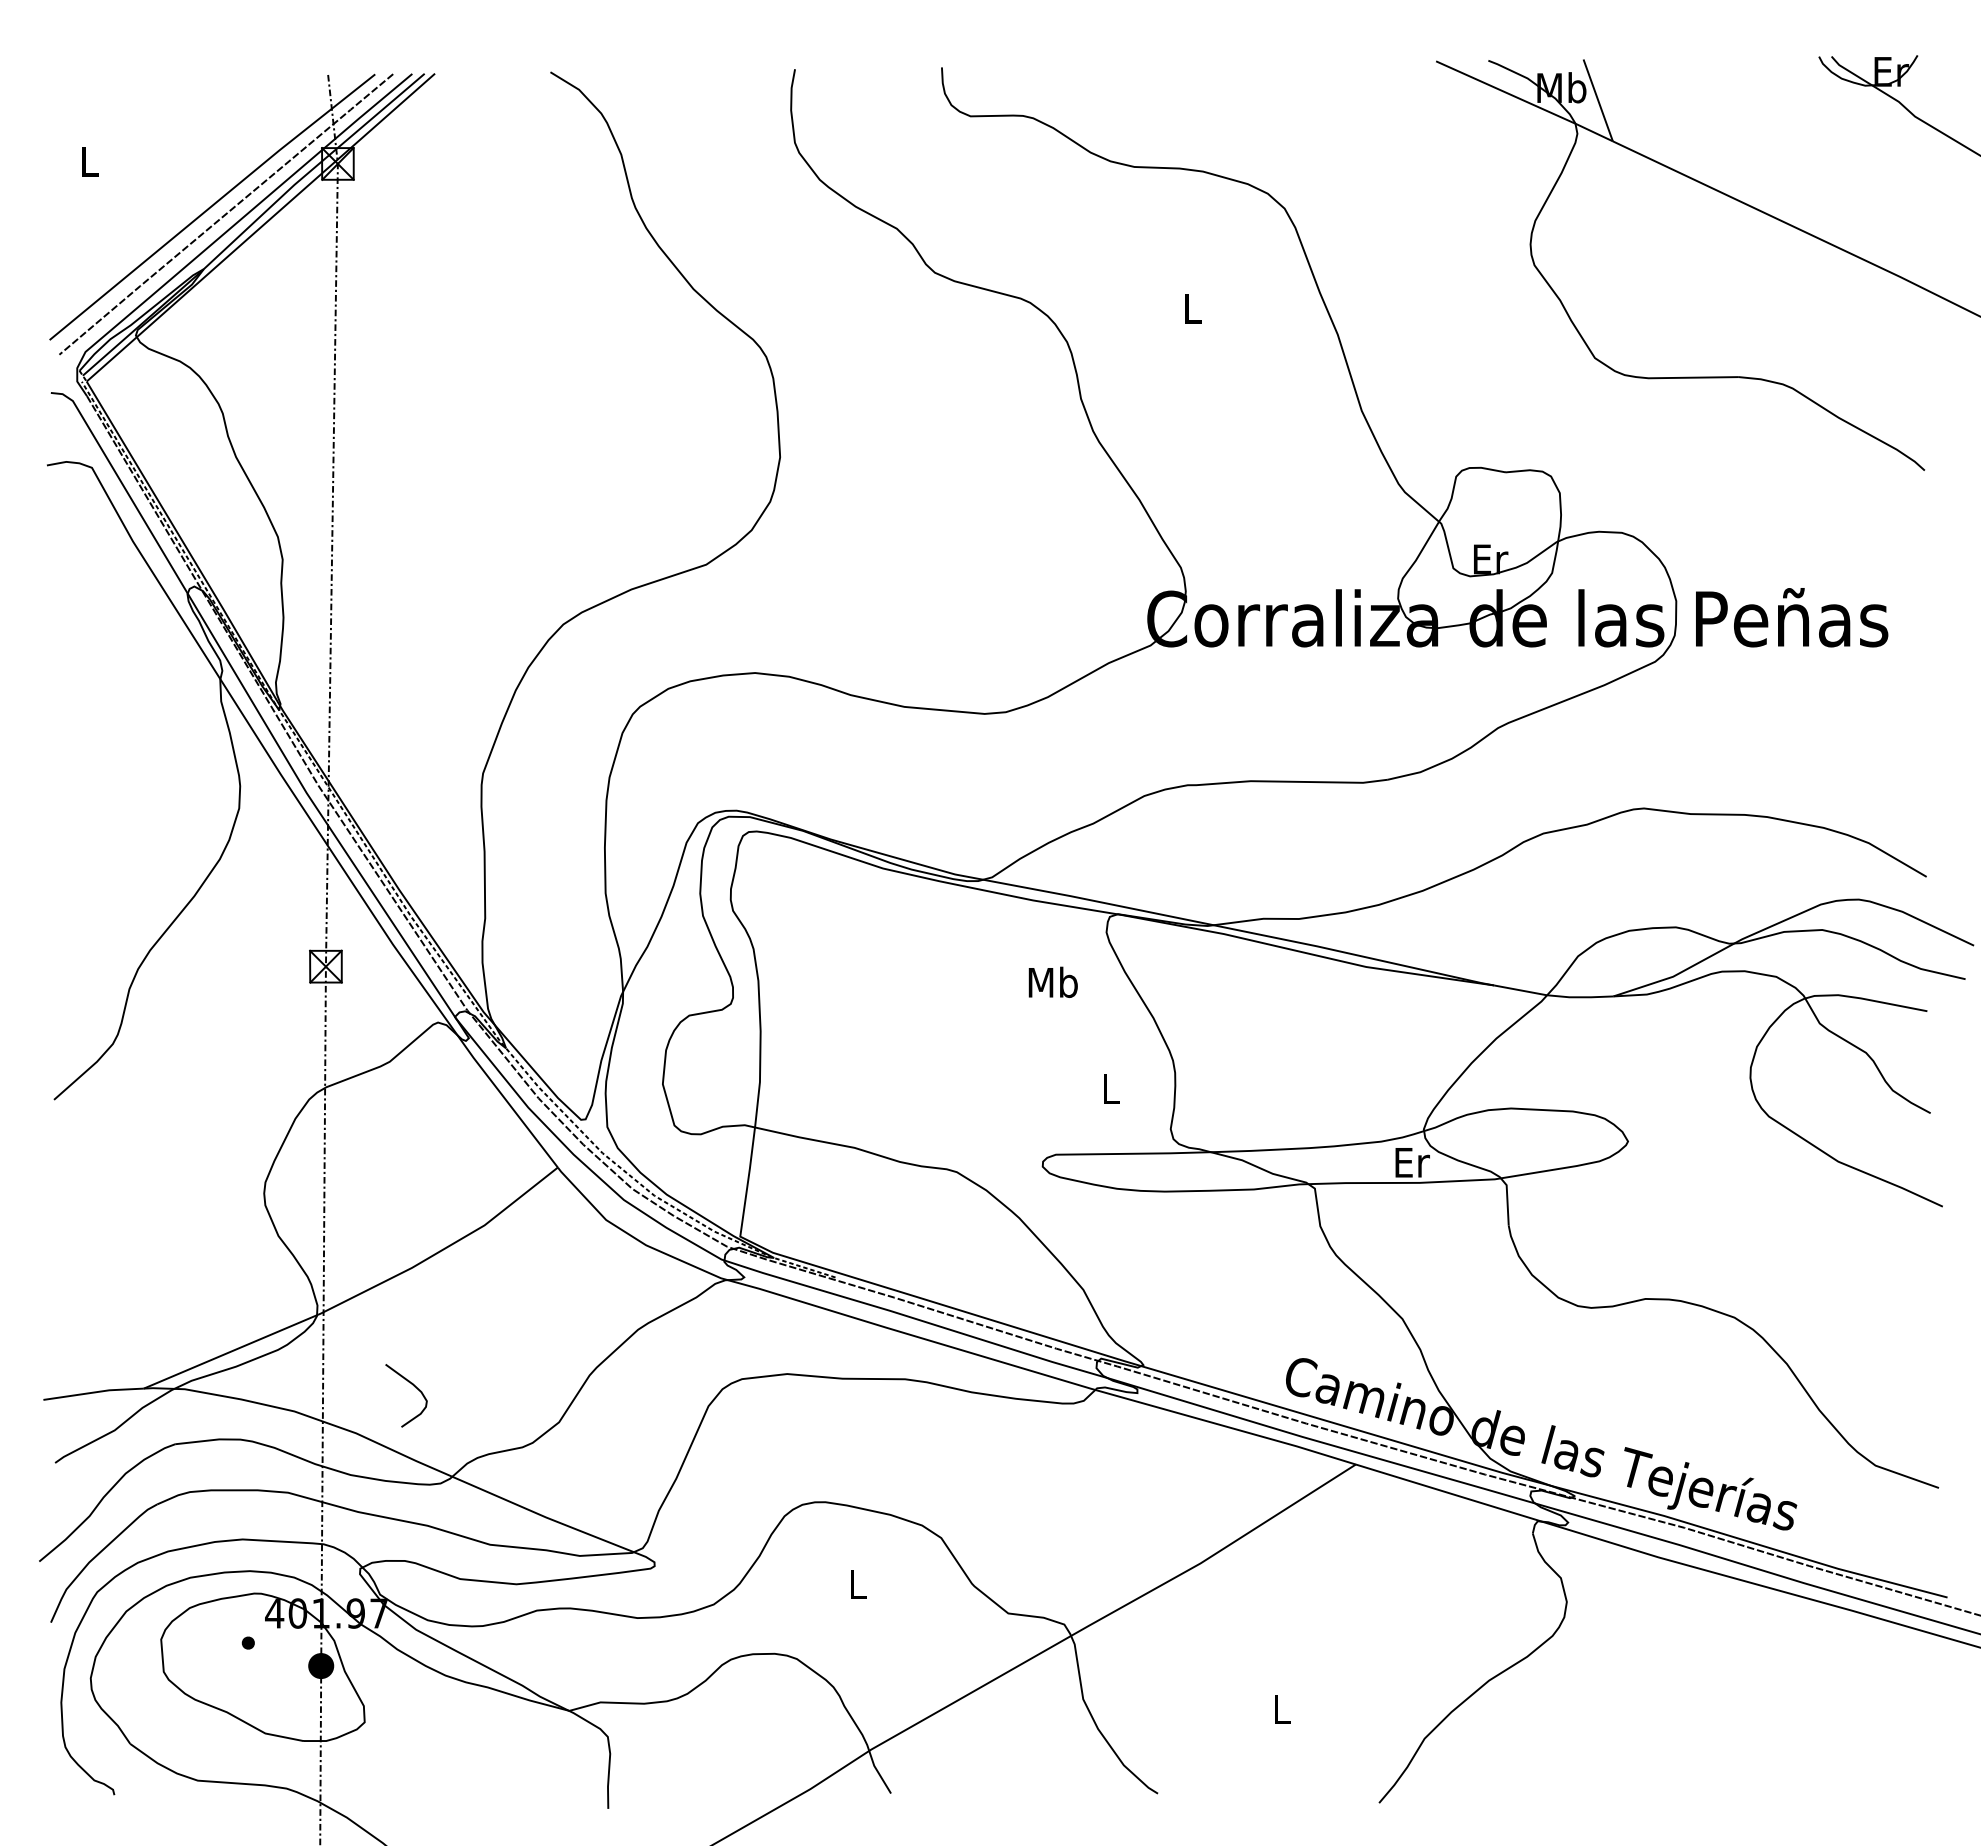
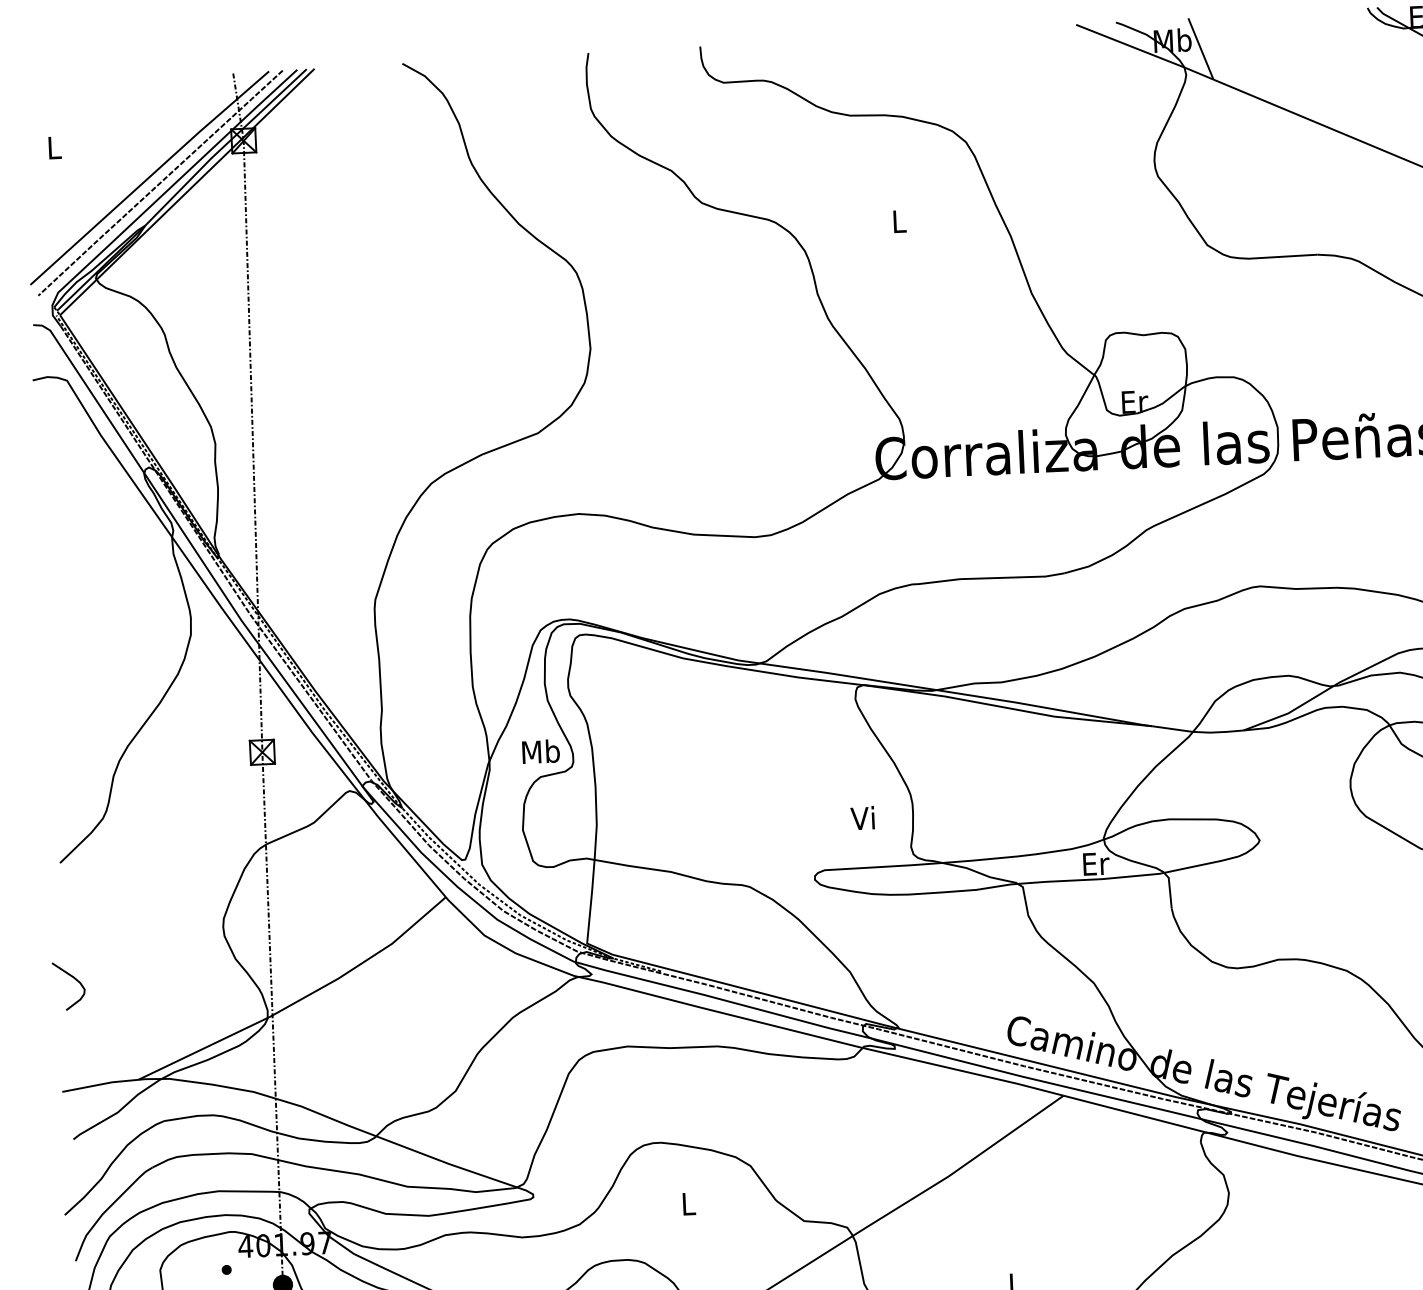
text: (1052, 981) -> (540, 751), moved
text: (1108, 1088) -> (862, 818), L -> Vi
curve: (414, 1387) -> (74, 979), moved

